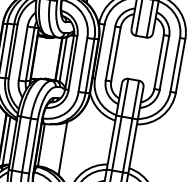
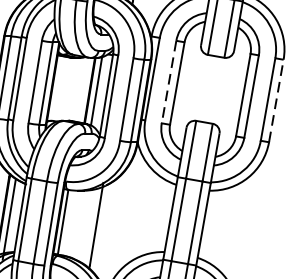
line: (110, 53) -> (168, 82), solid -> dashed
line: (180, 65) -> (276, 100), solid -> dashed

